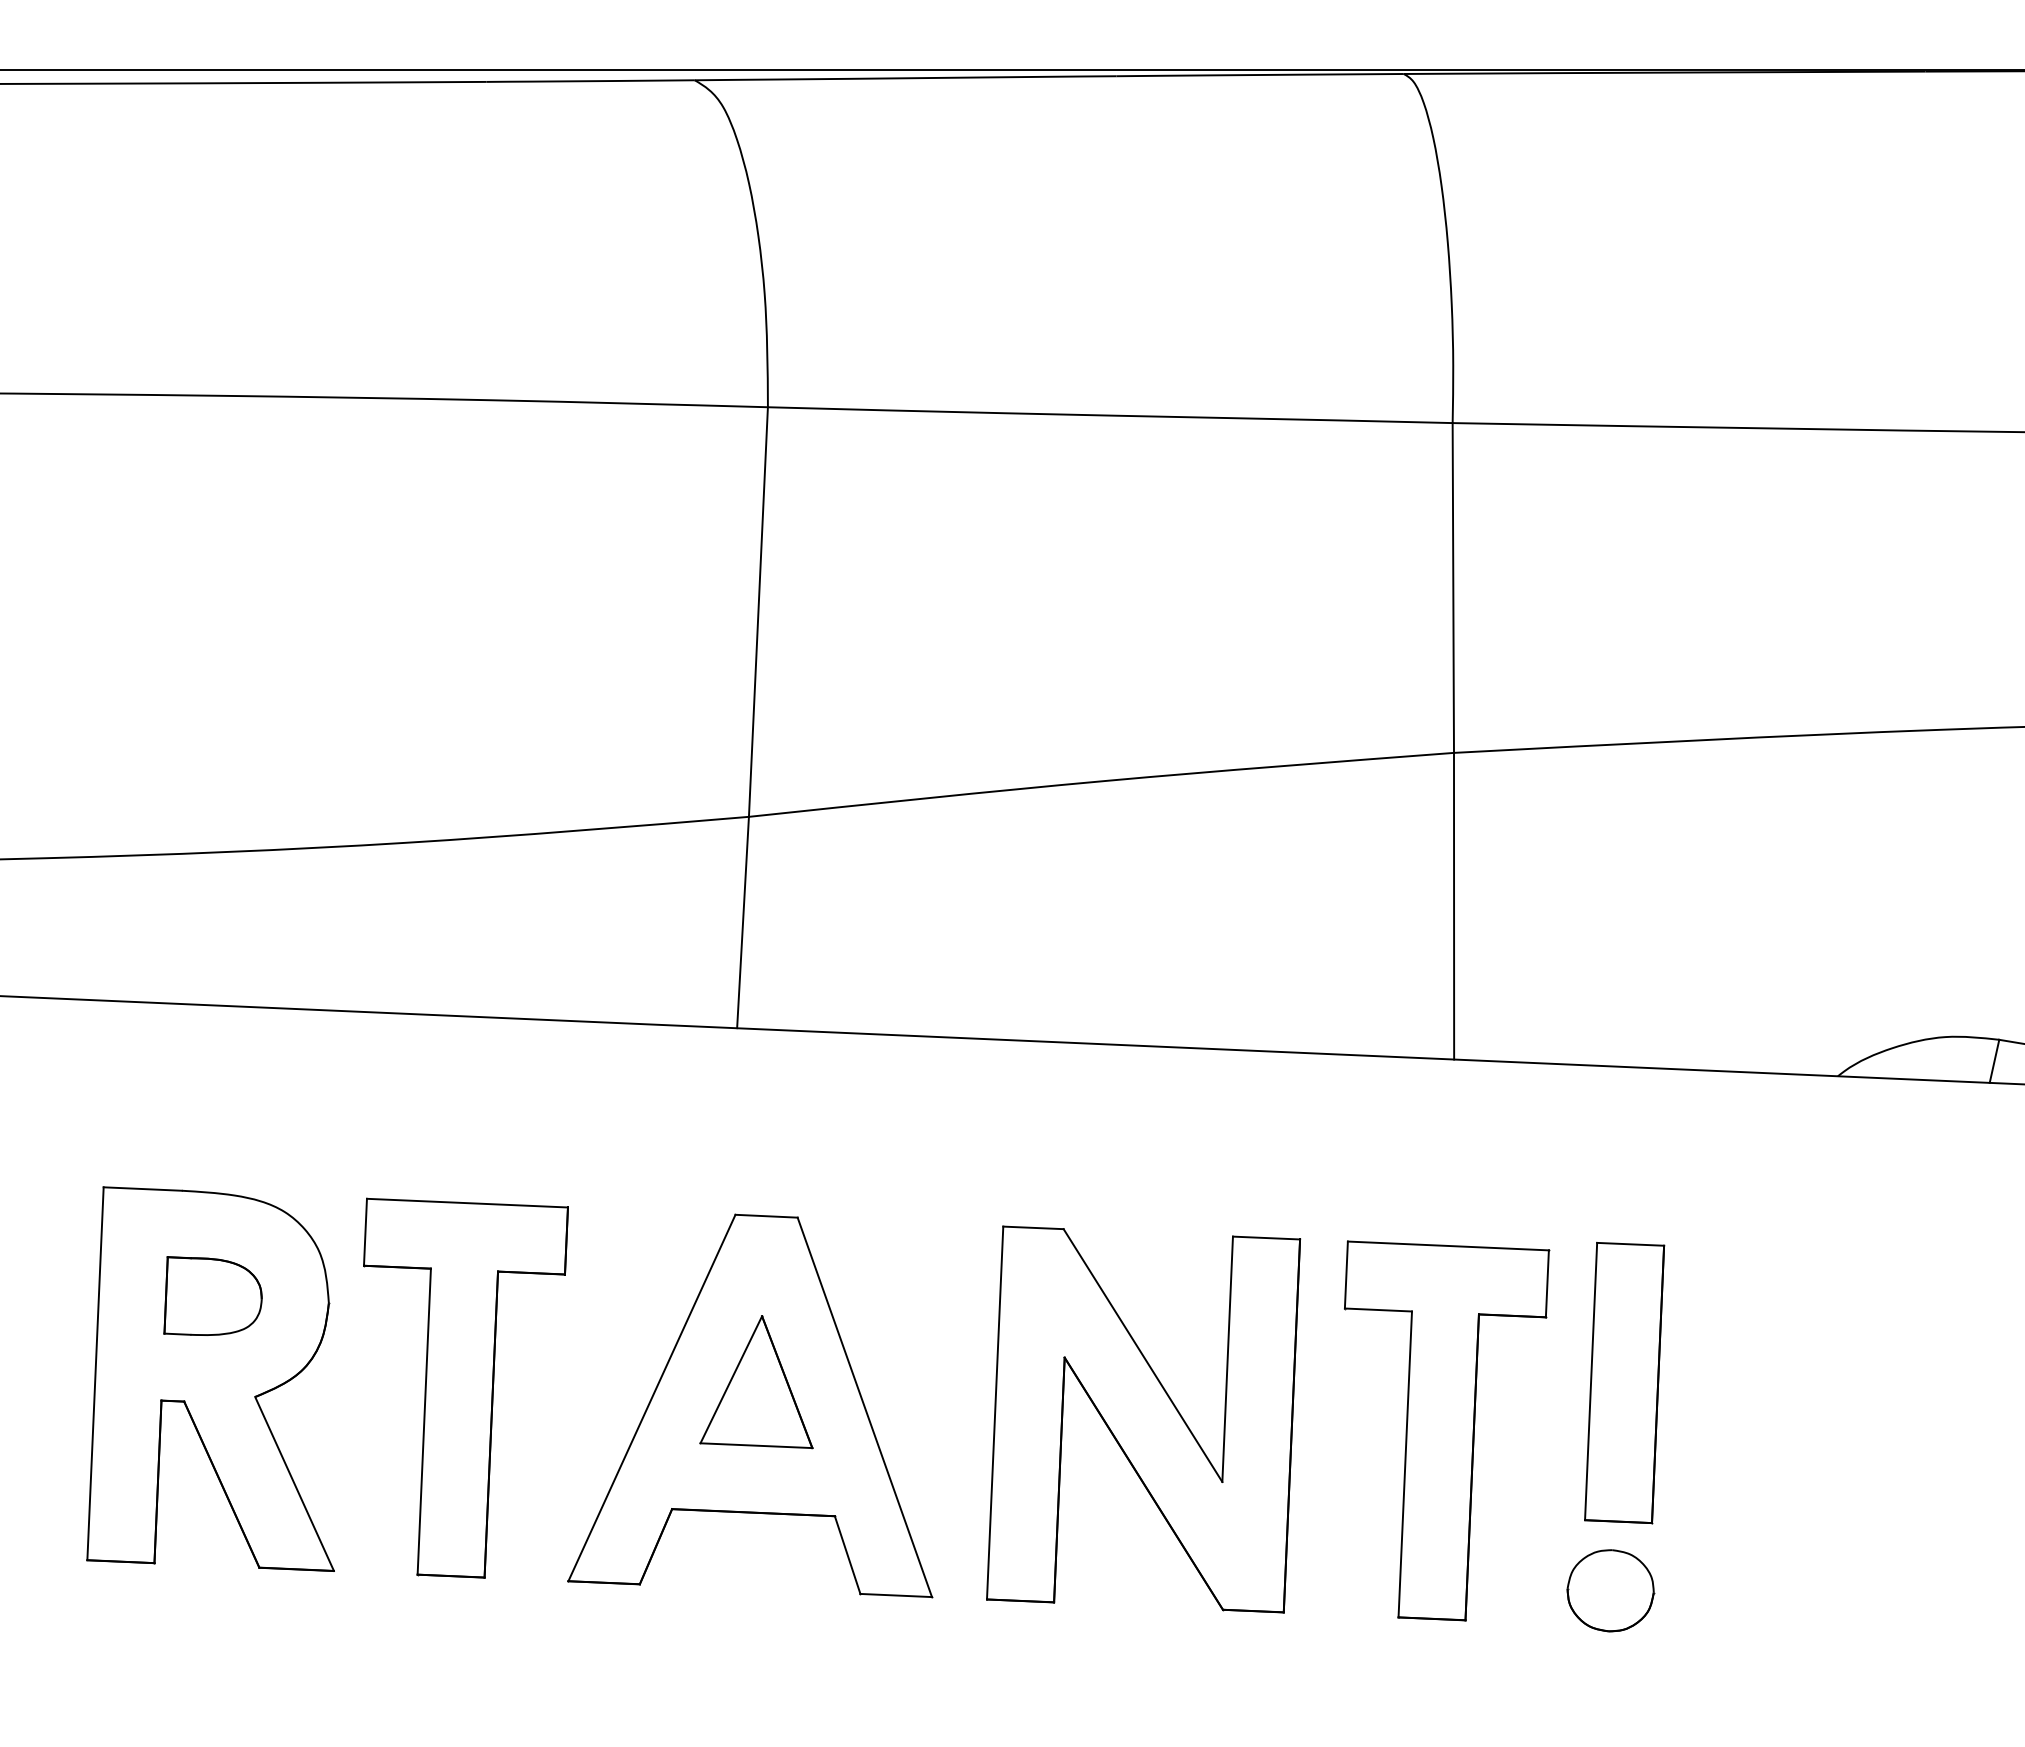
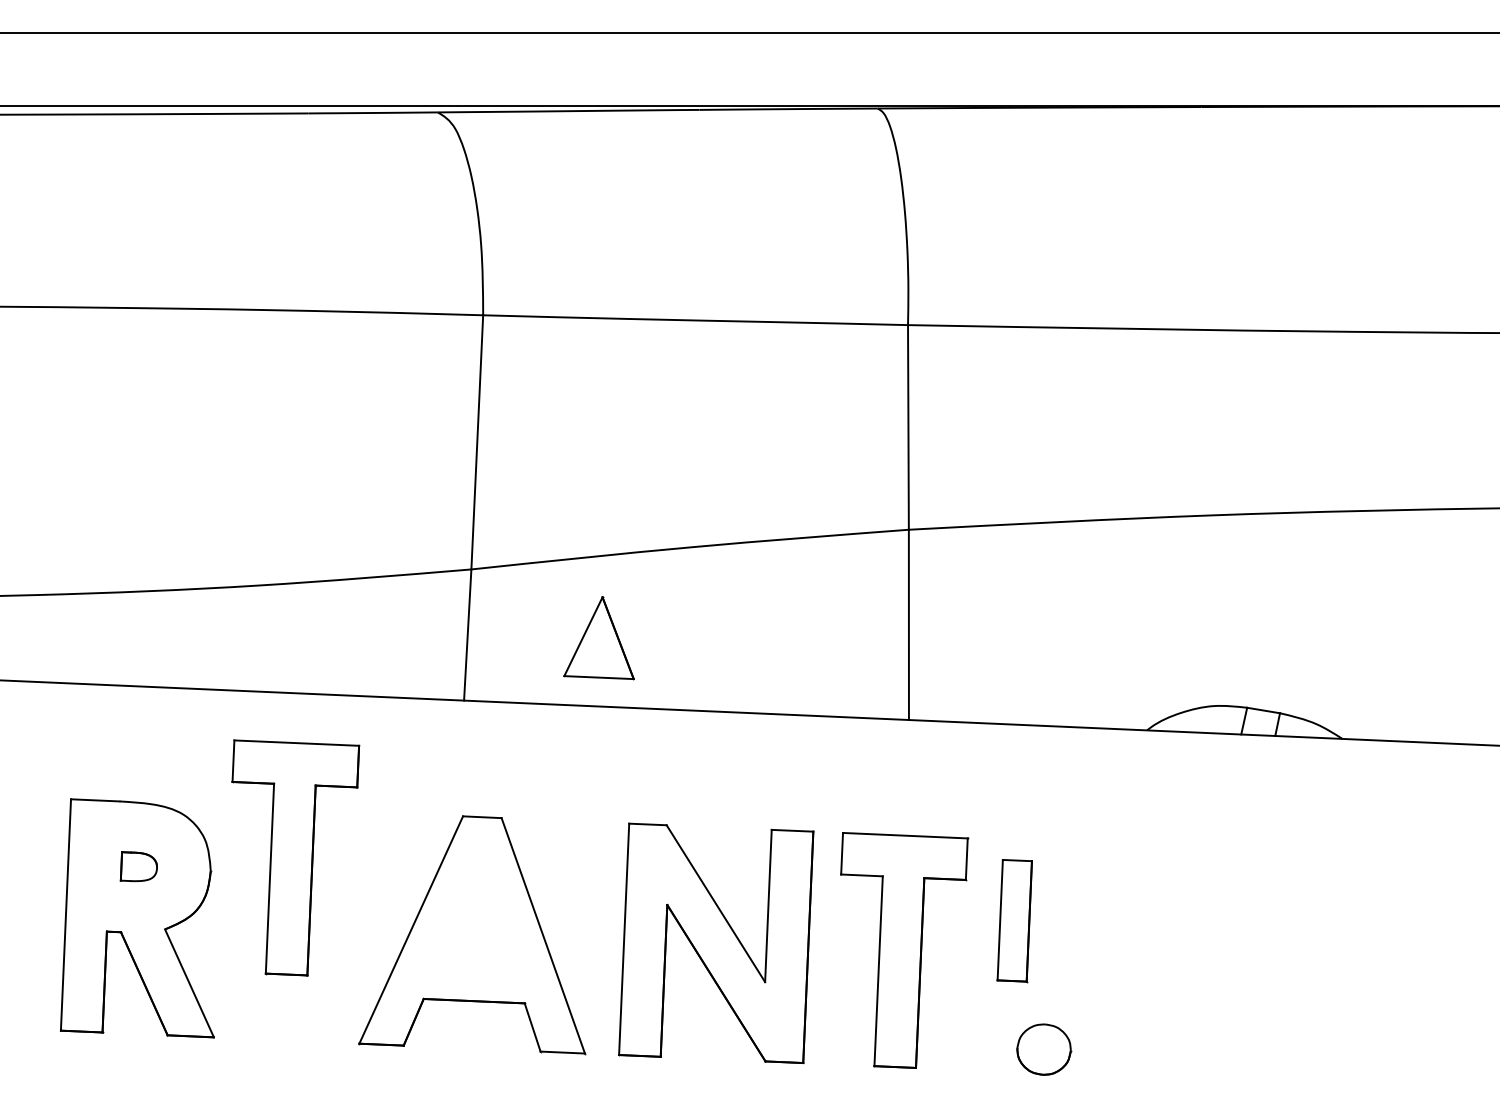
part: (212, 1295) -> (138, 866), size x0.6
part: (755, 1382) -> (598, 638), moved
part: (1624, 1382) -> (1014, 920), size x0.7
part: (465, 1387) -> (295, 857), moved
part: (1611, 1590) -> (1044, 1049), moved

